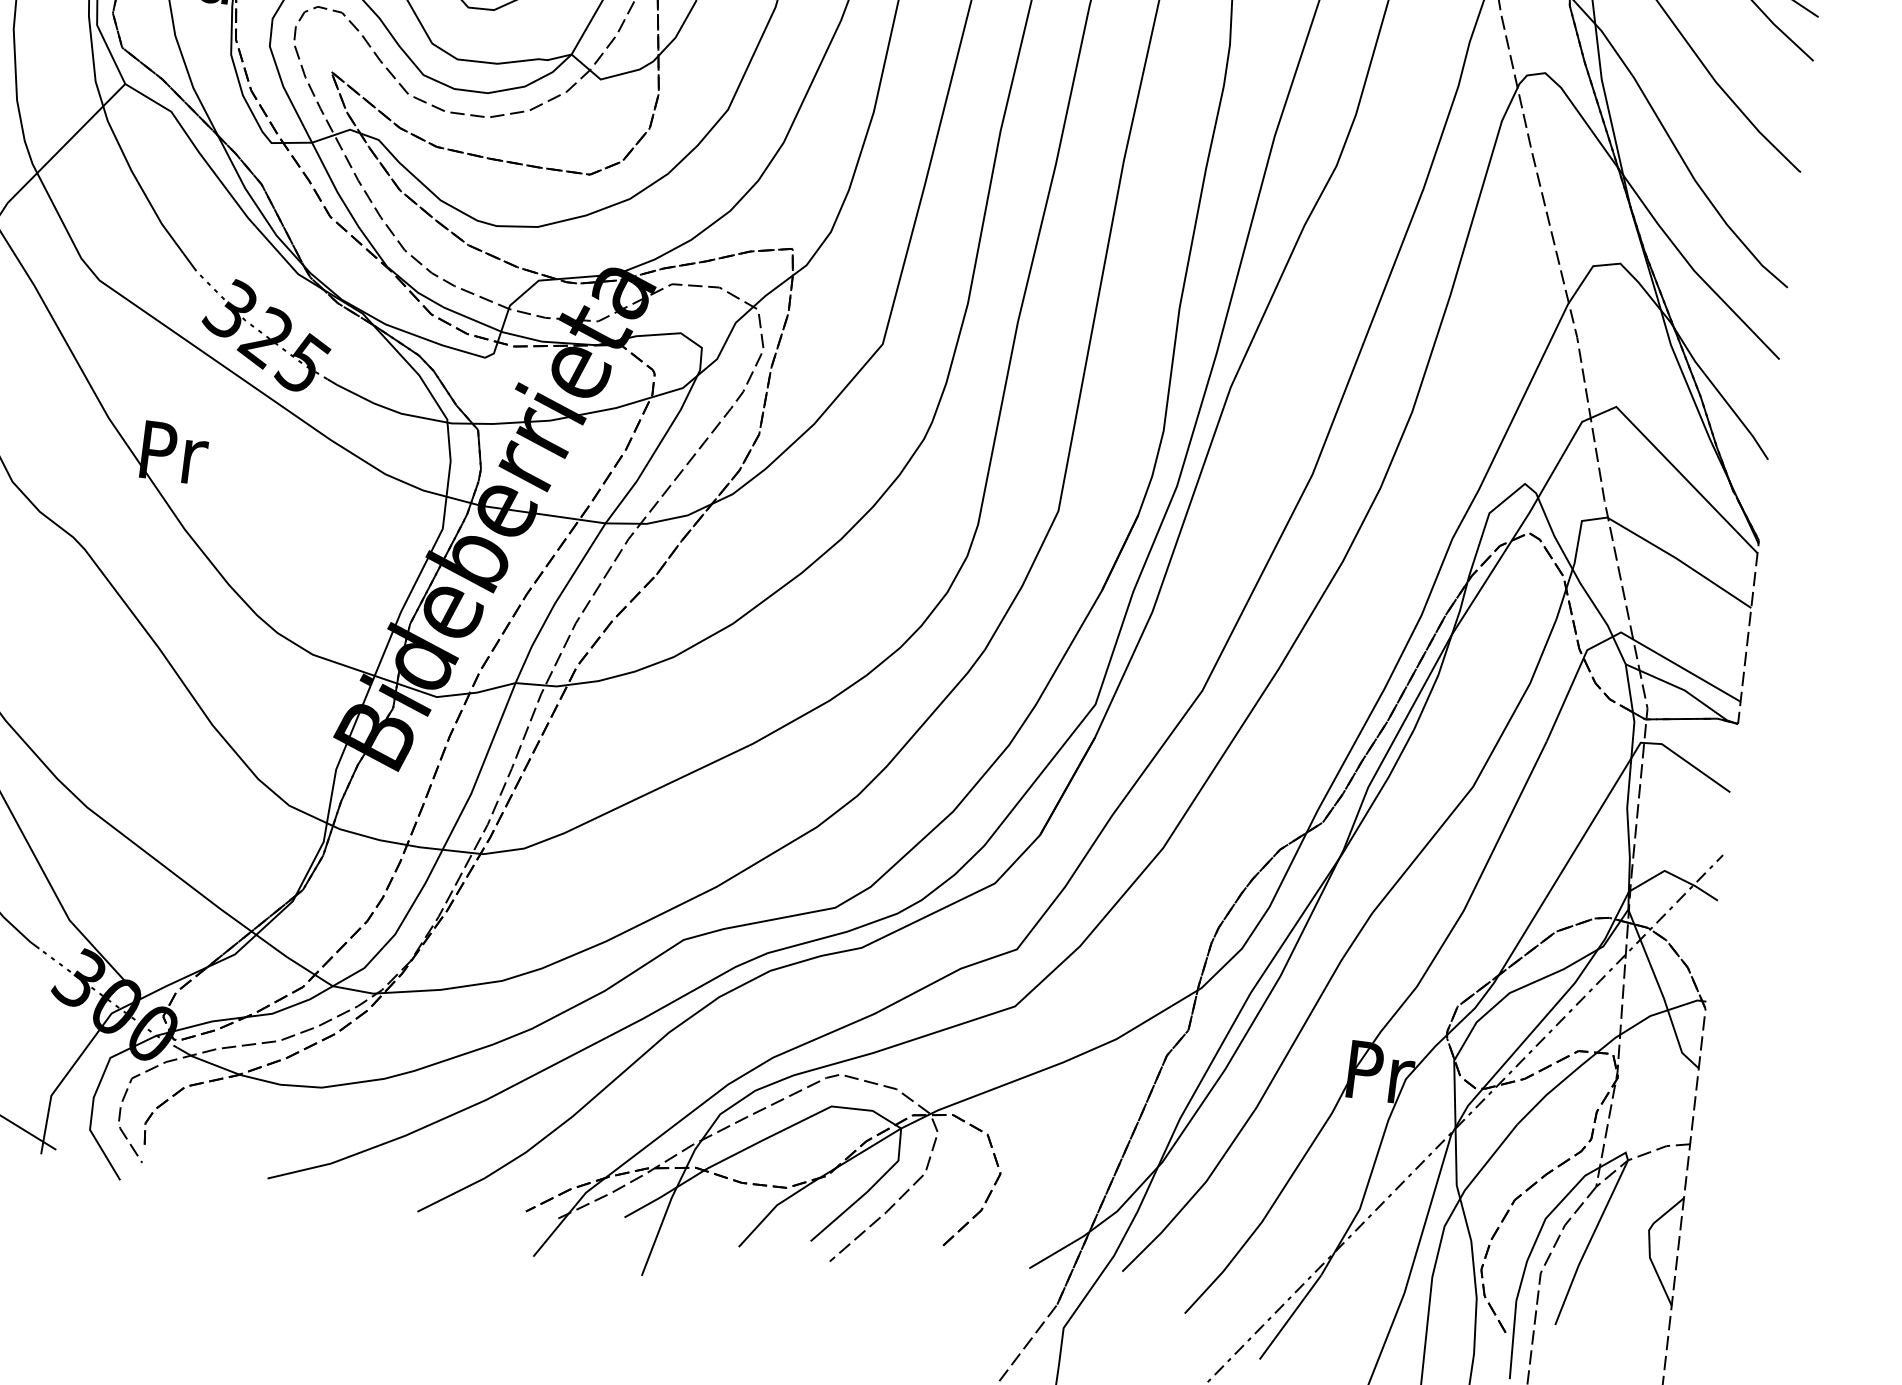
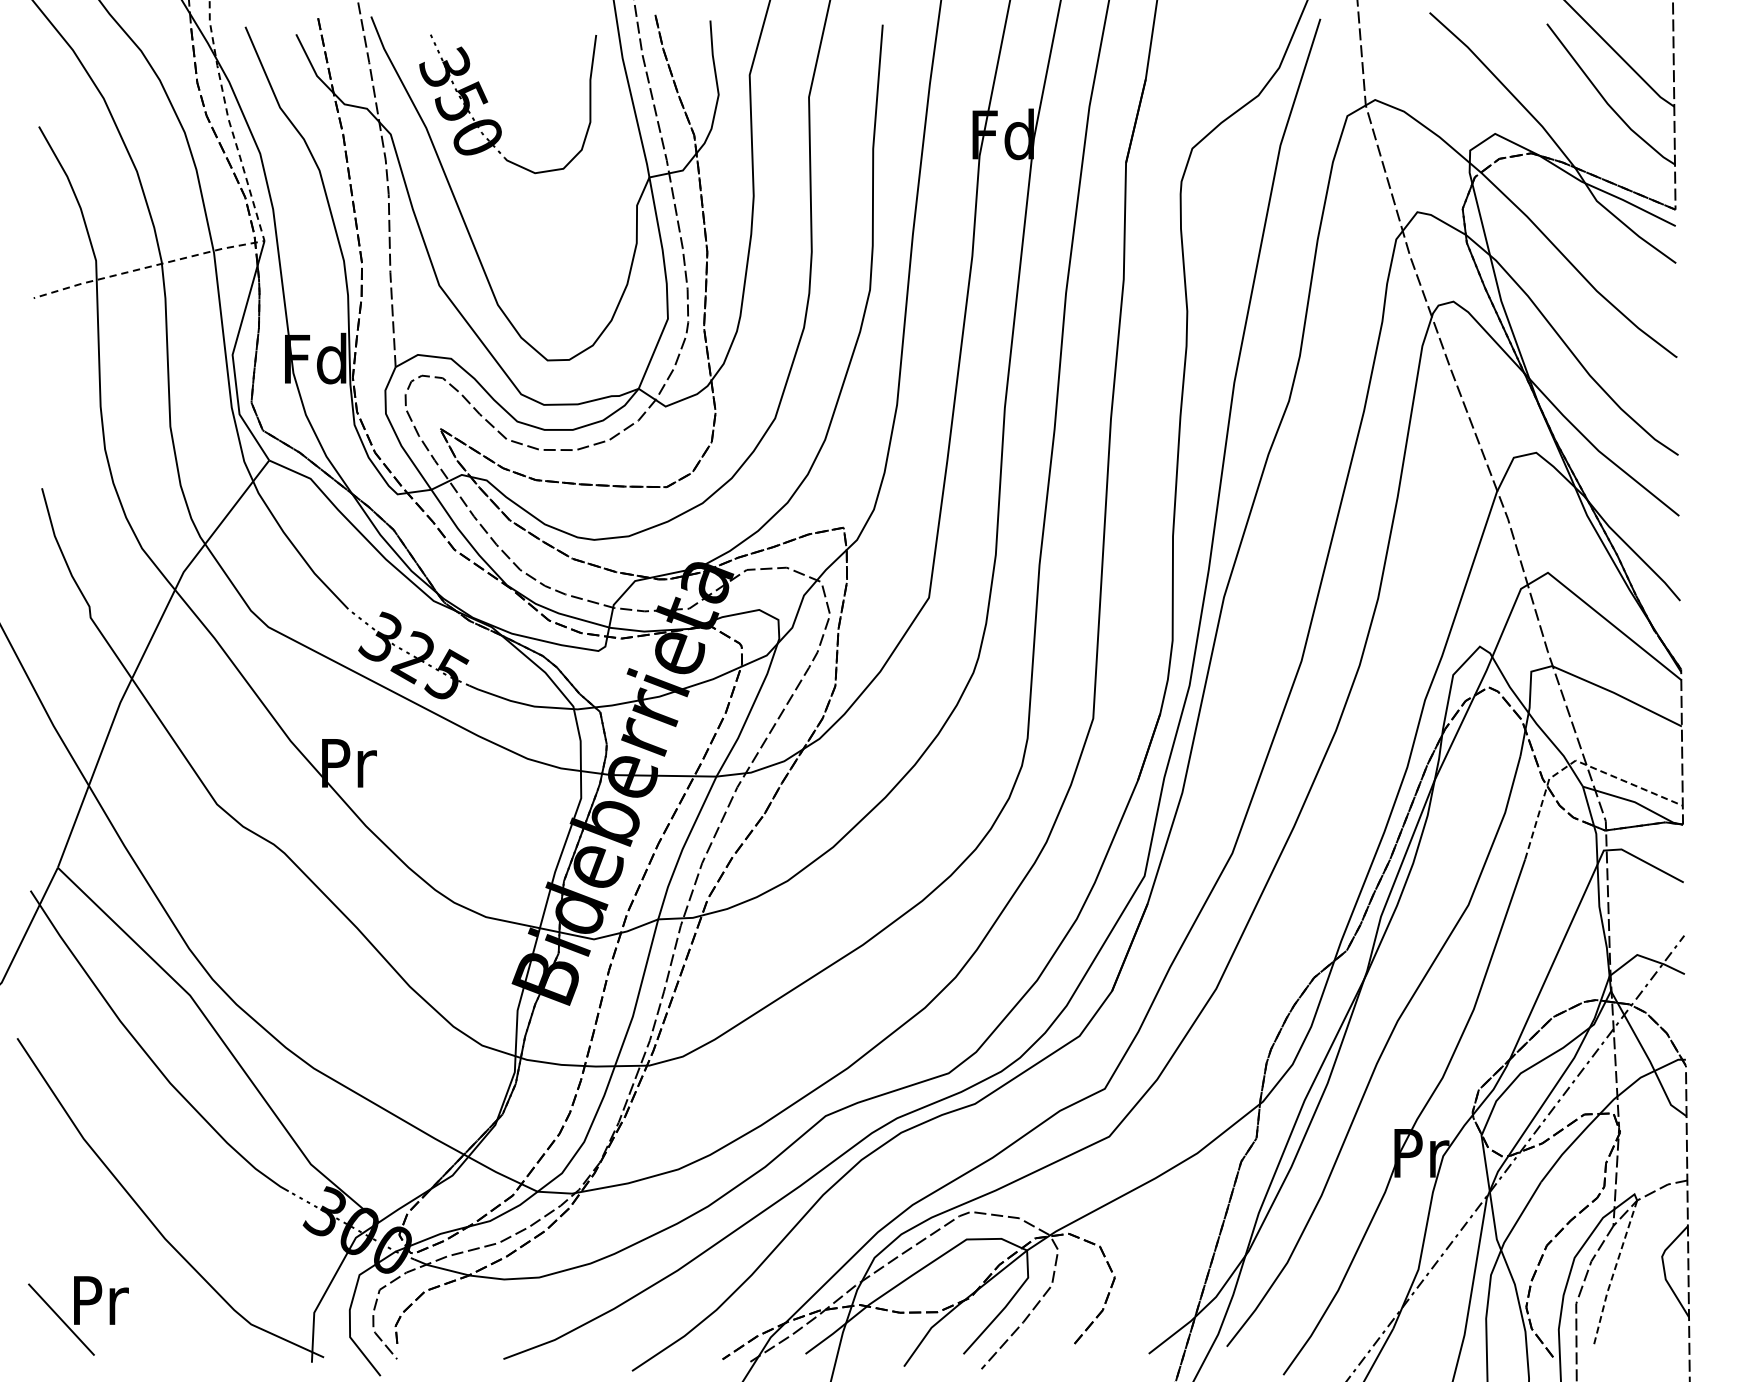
line: (1620, 632) -> (1575, 760), solid -> dashed
line: (1589, 1242) -> (1613, 1273), solid -> dashed

